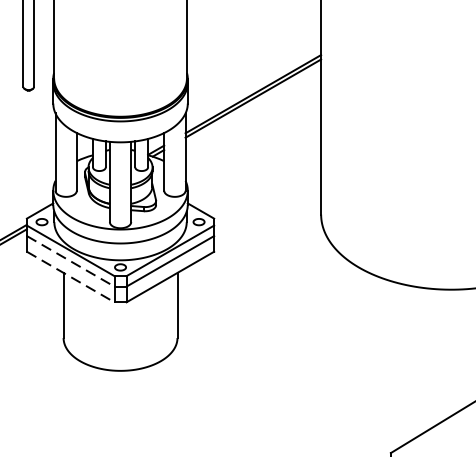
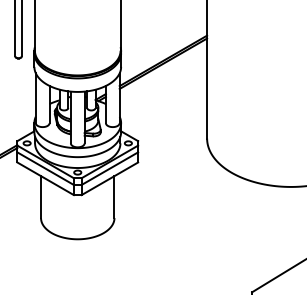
line: (70, 261) -> (45, 168), dashed -> solid
line: (70, 276) -> (45, 178), dashed -> solid

